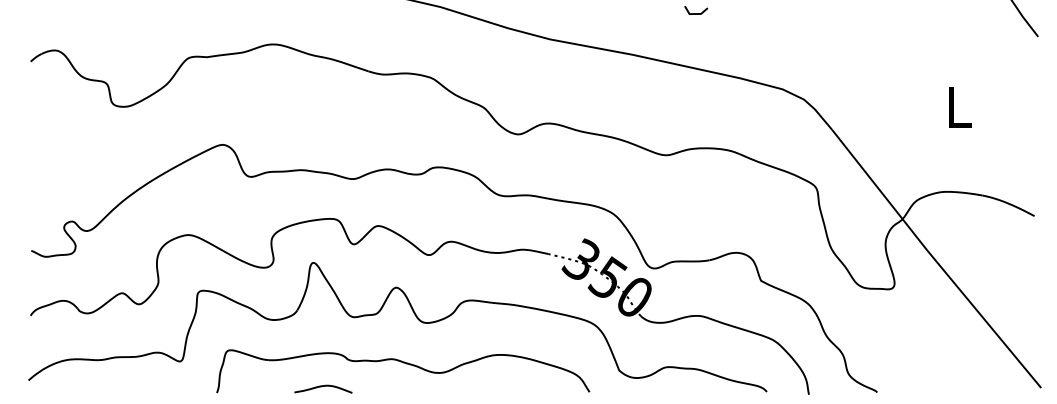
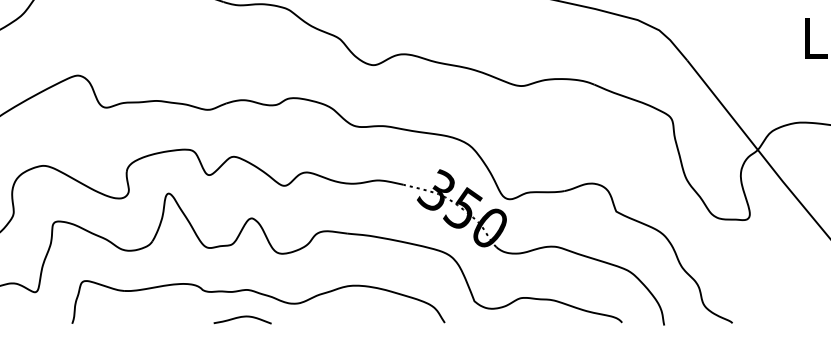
curve: (323, 386) -> (242, 317), moved

